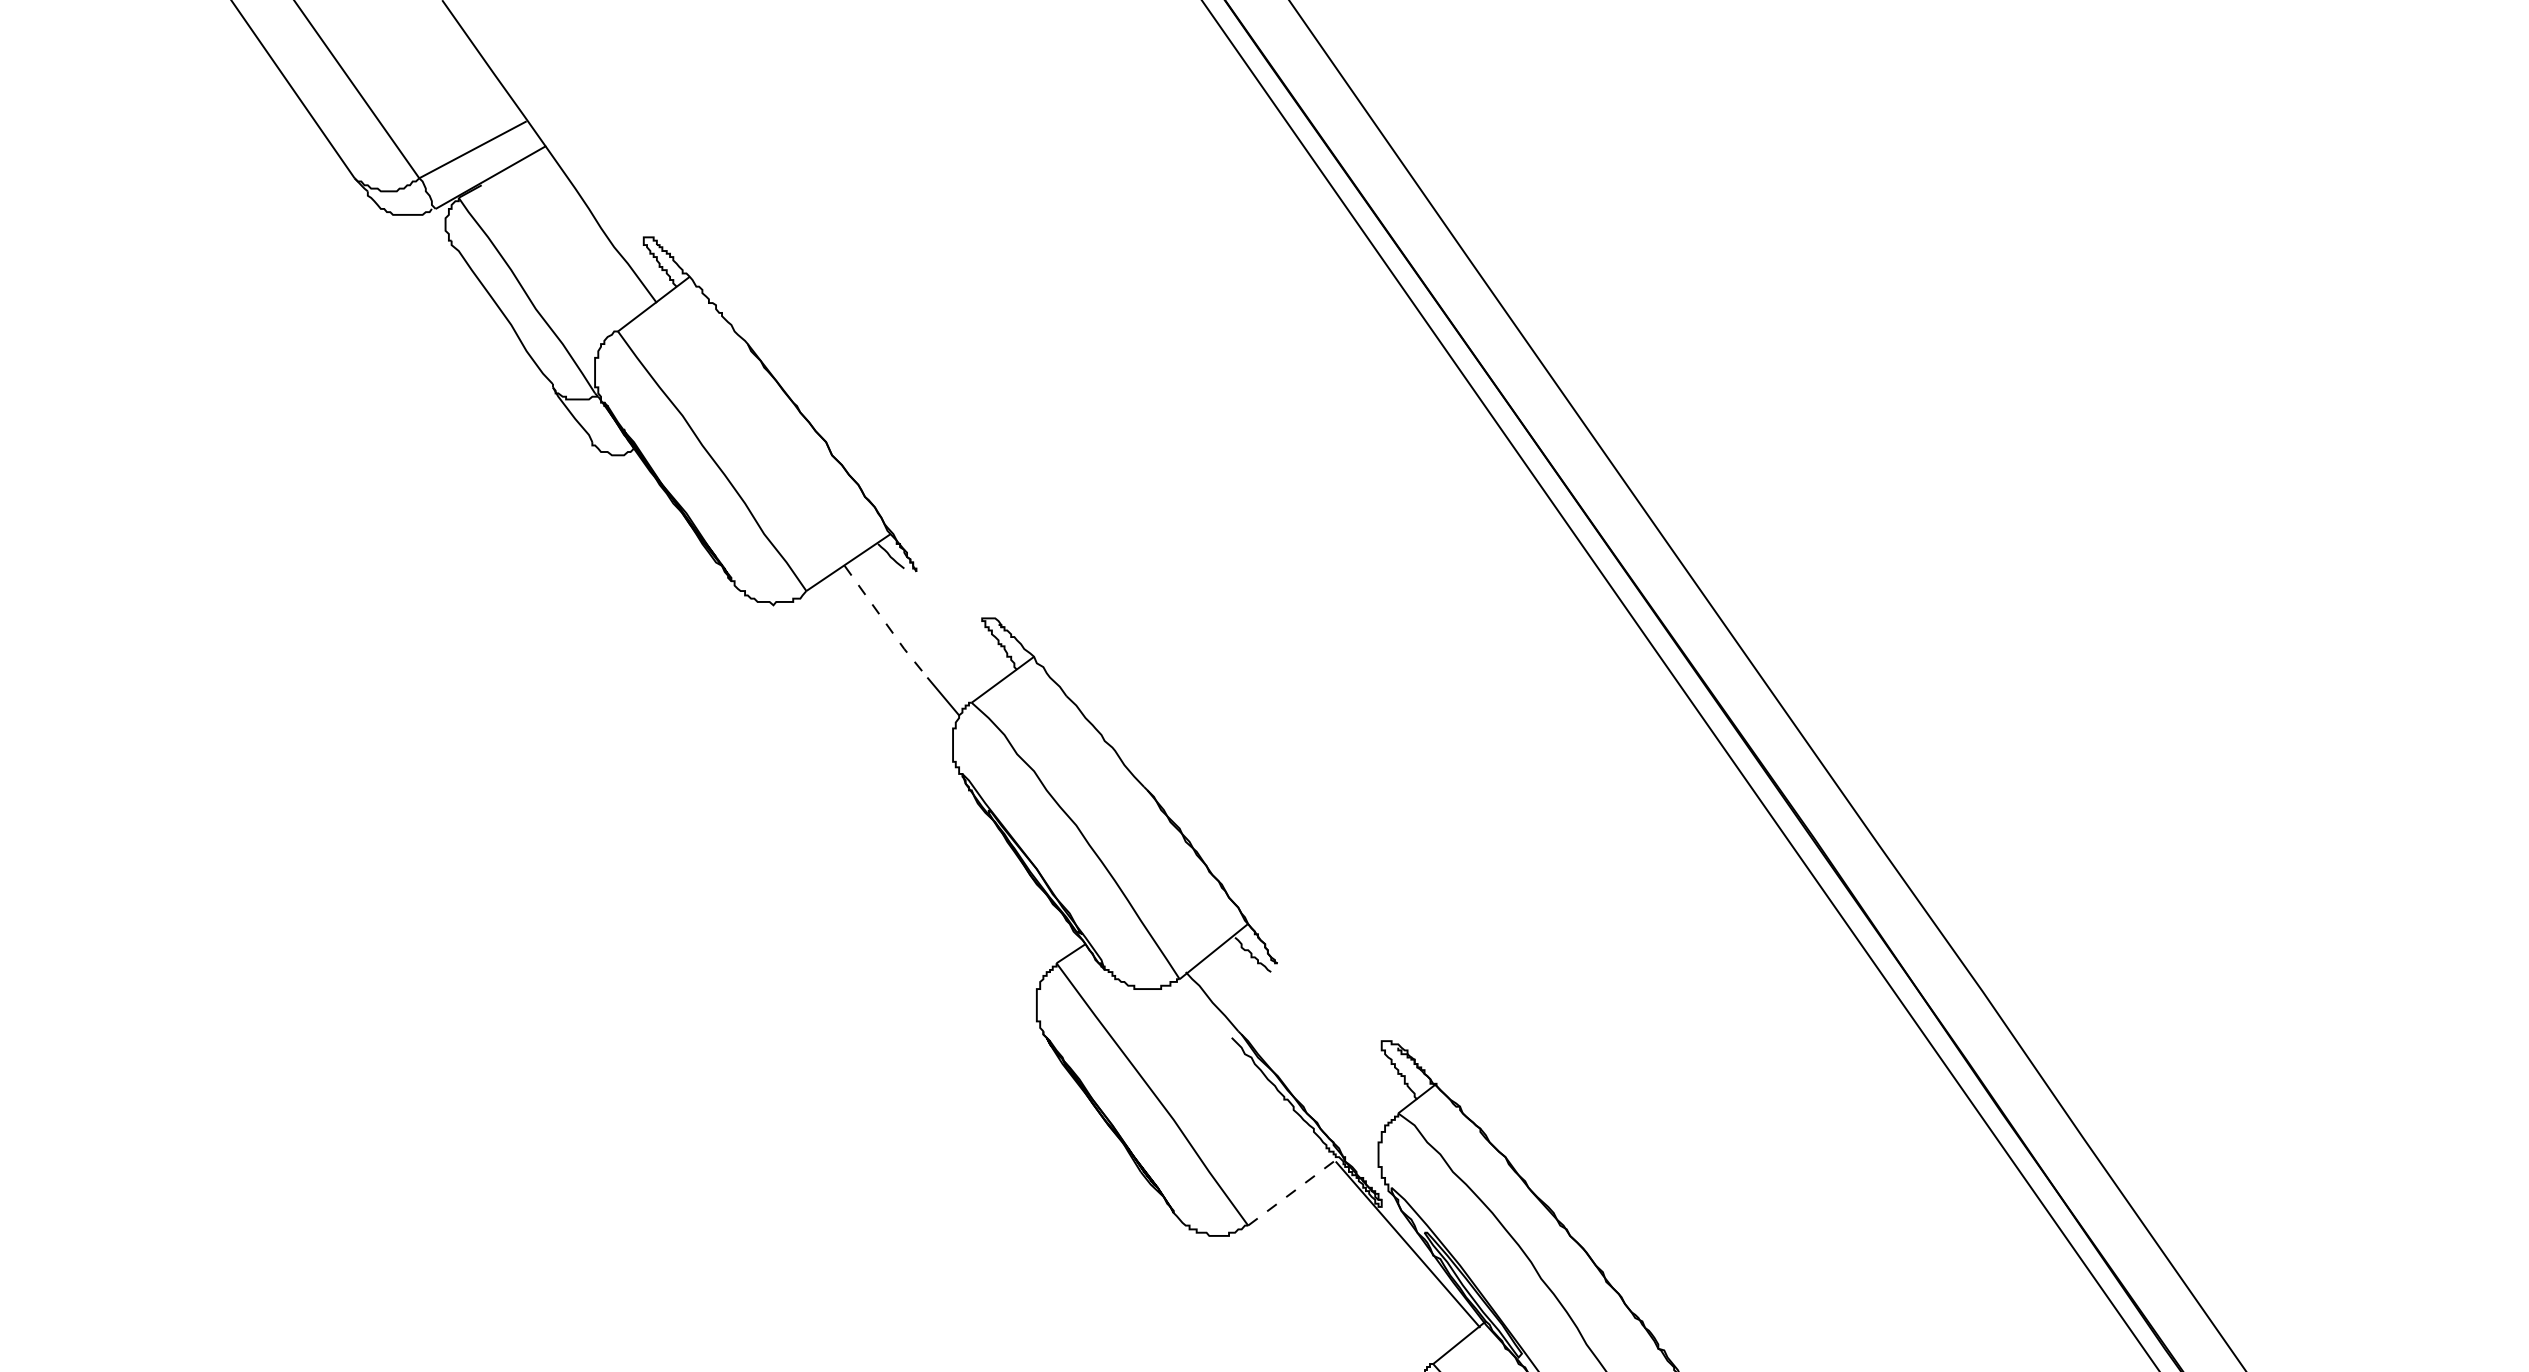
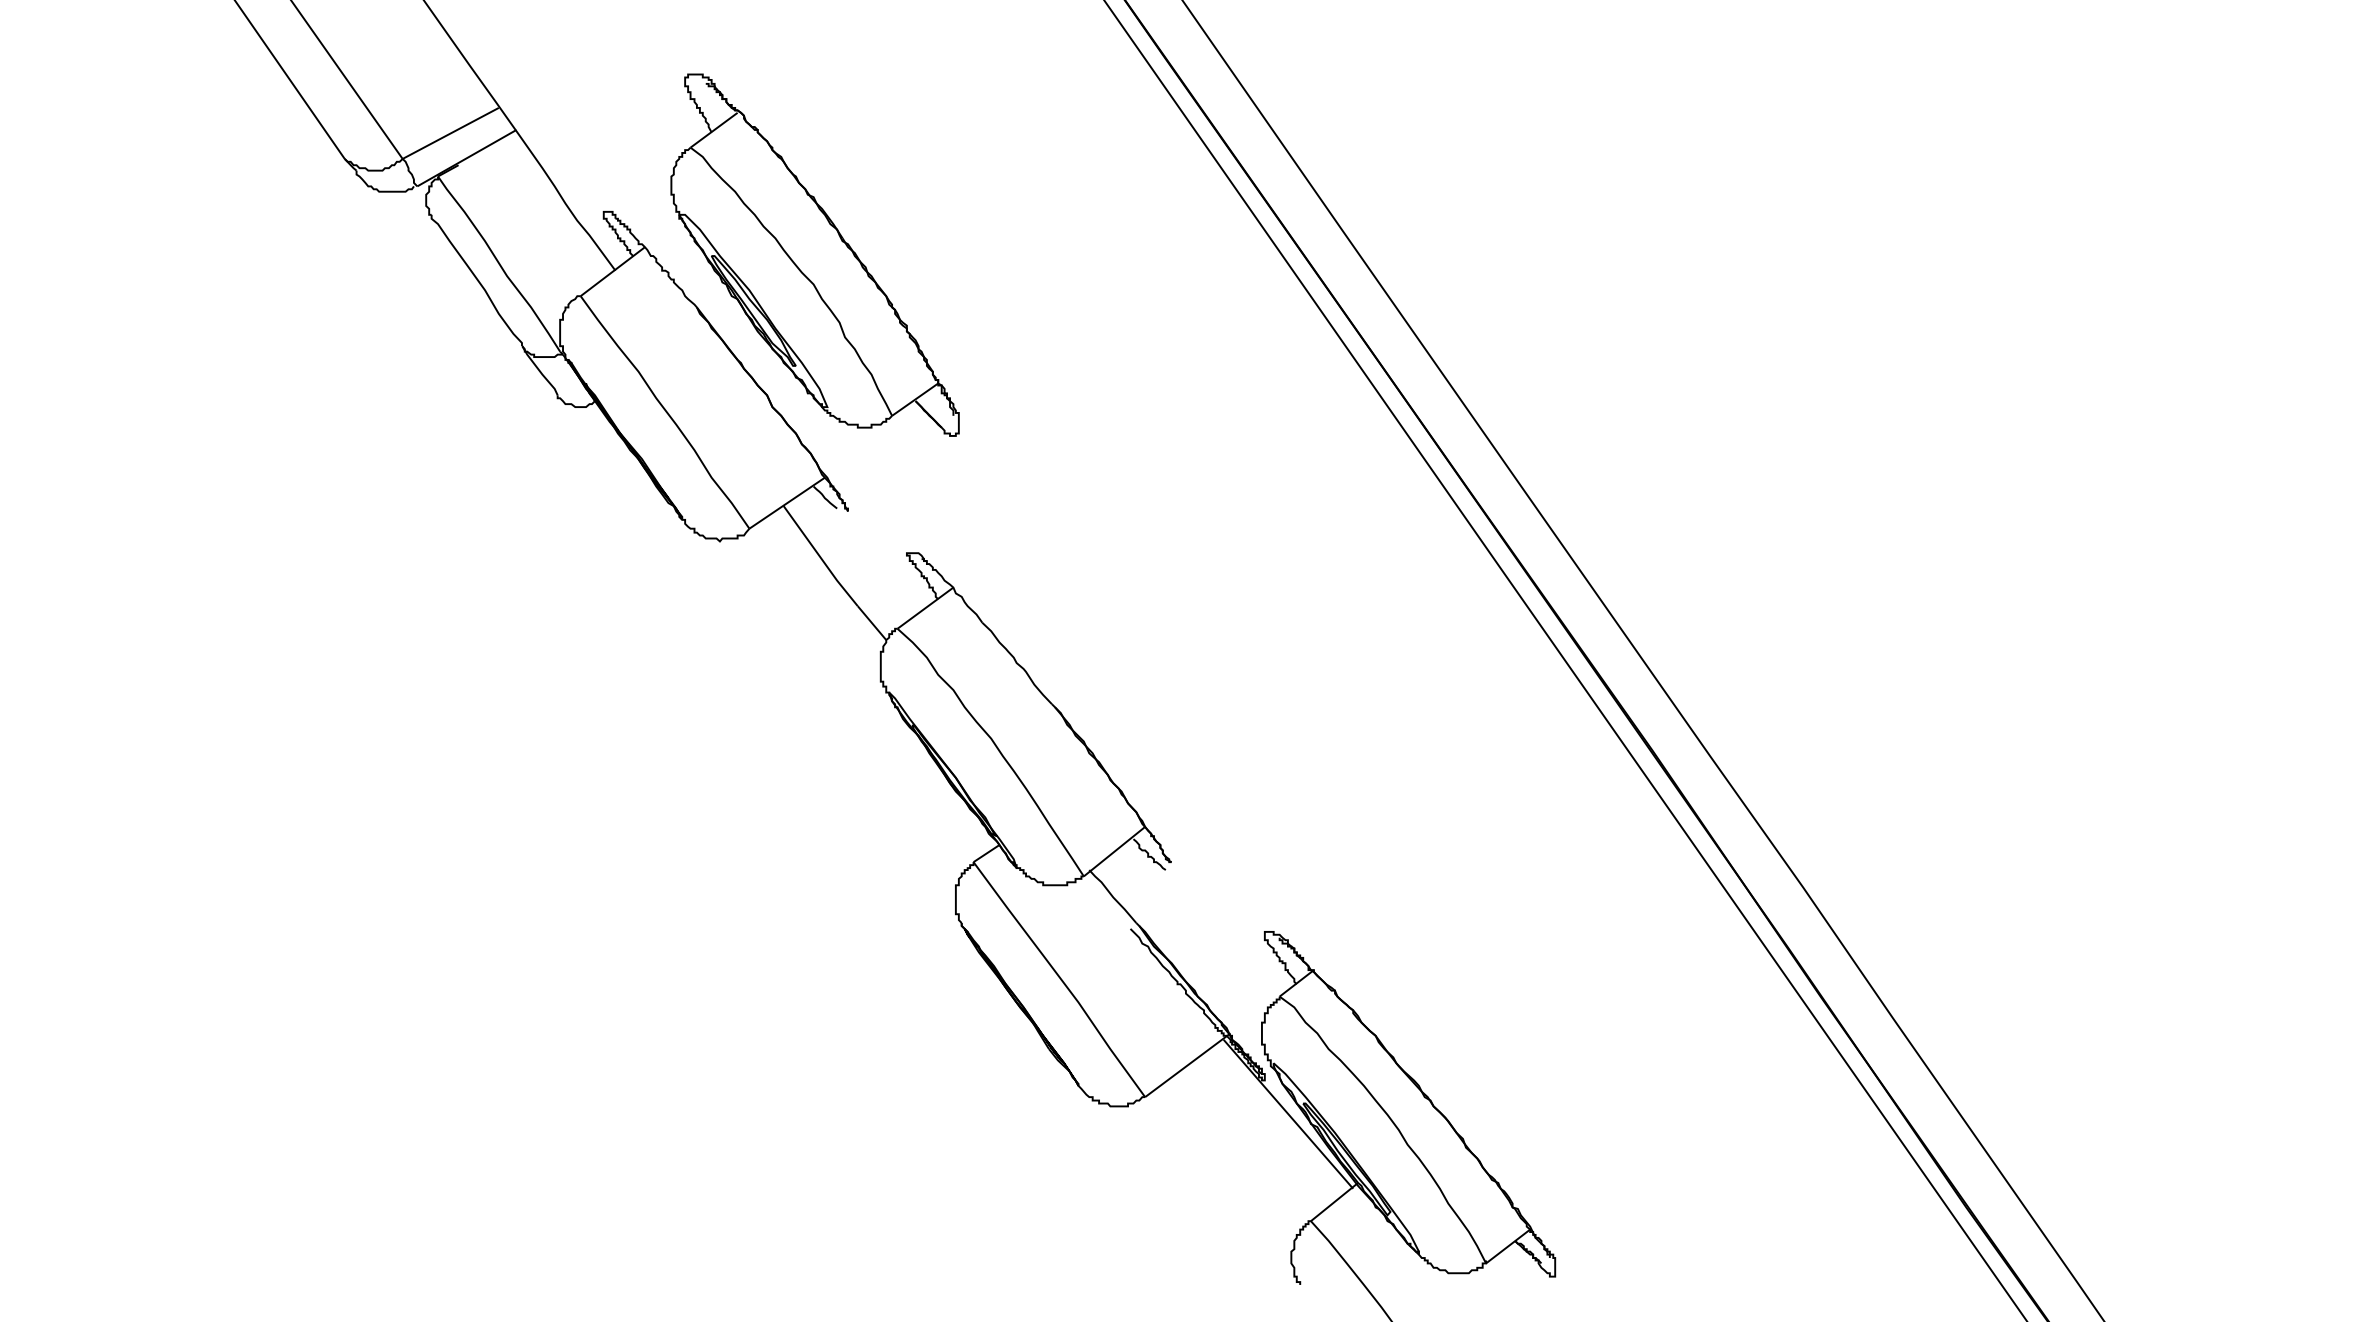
part: (879, 284) -> (814, 254), added
line: (885, 623) -> (820, 557), dashed -> solid
line: (1296, 1189) -> (1188, 1064), dashed -> solid

